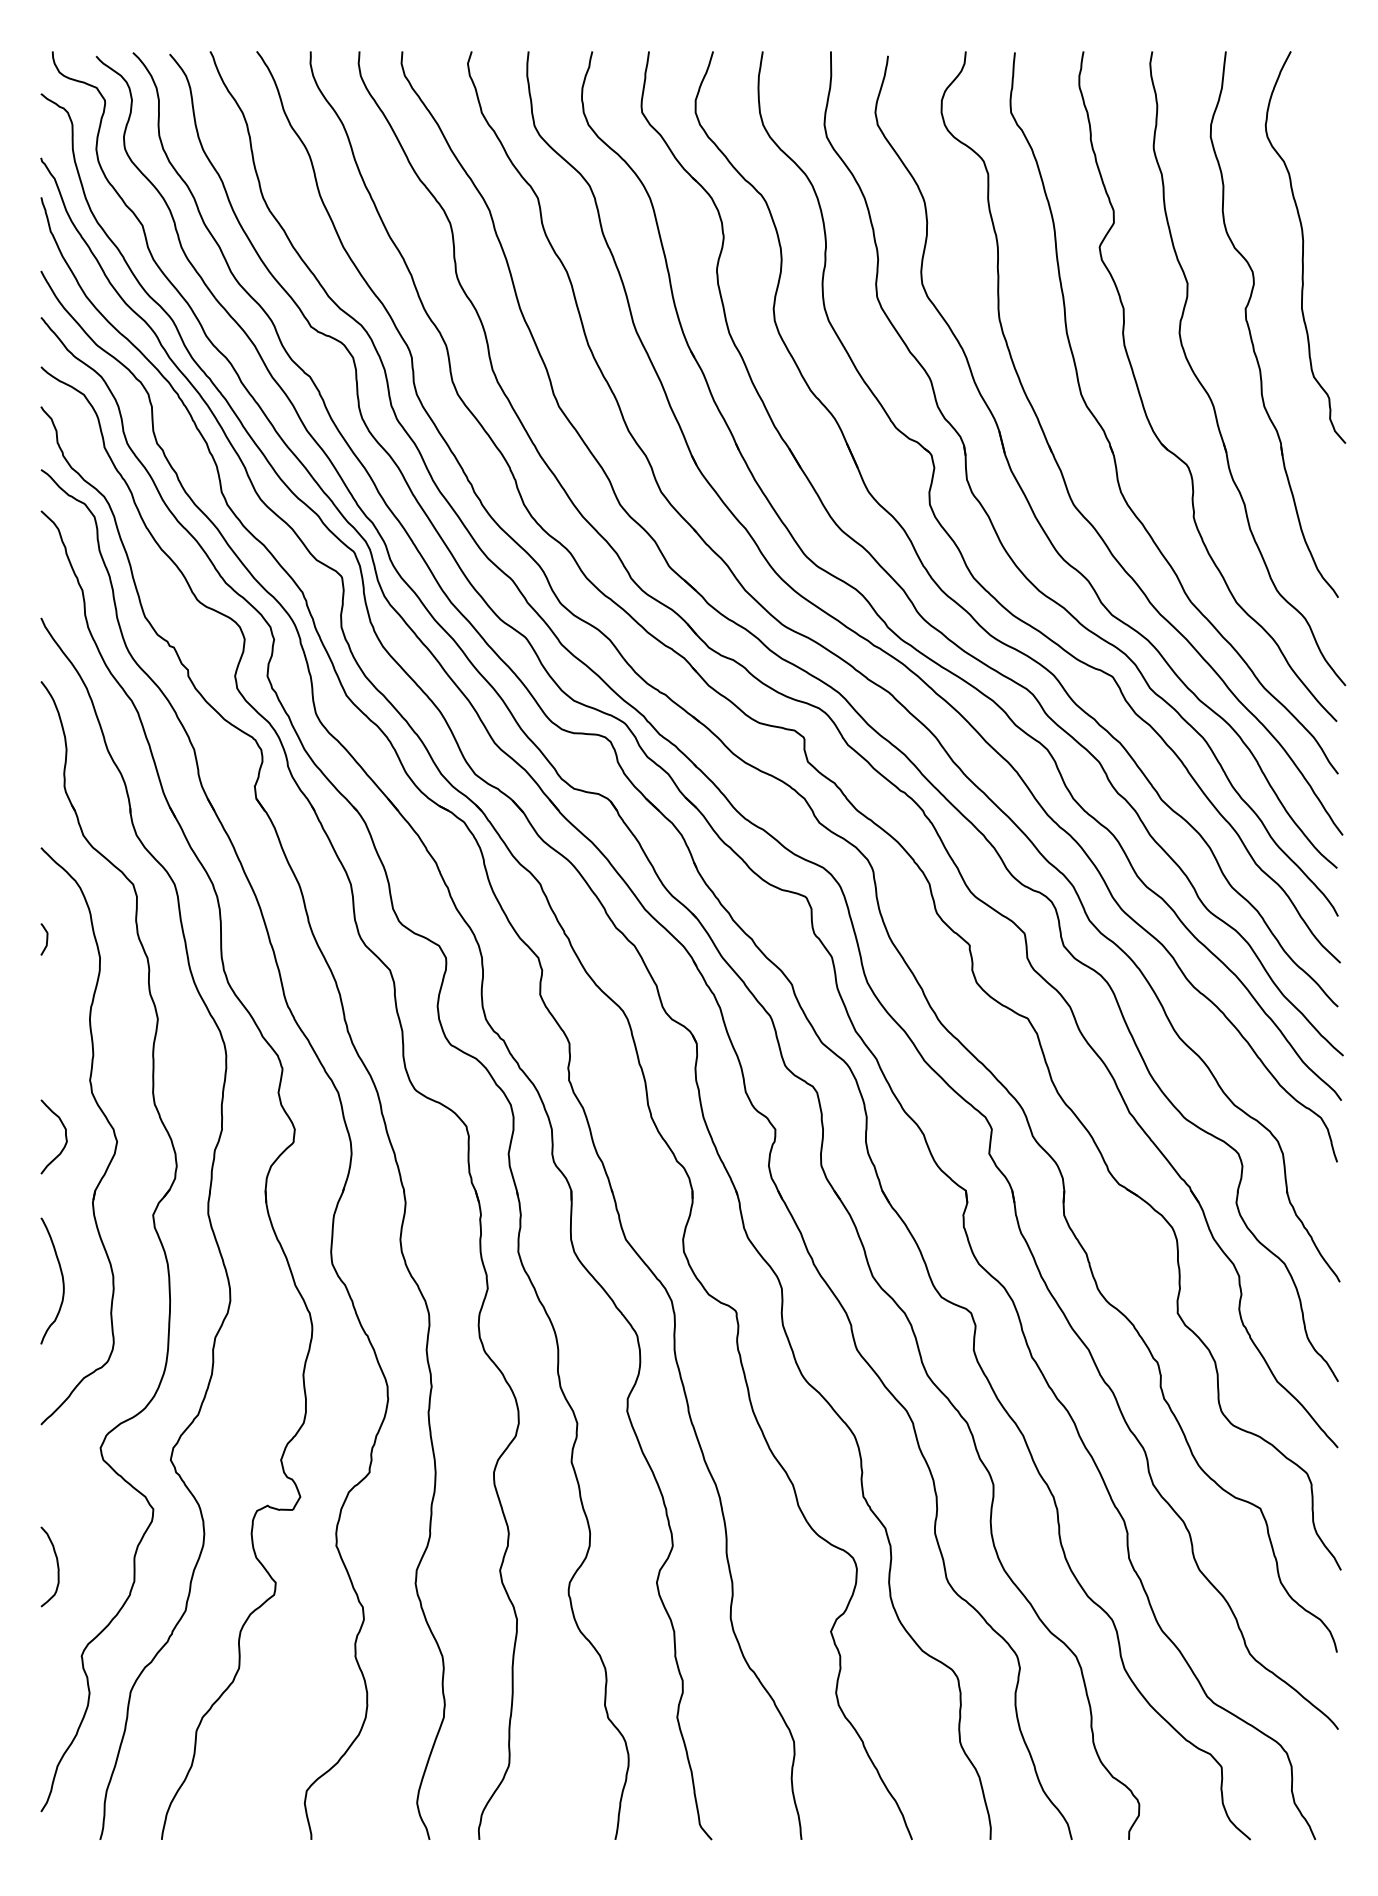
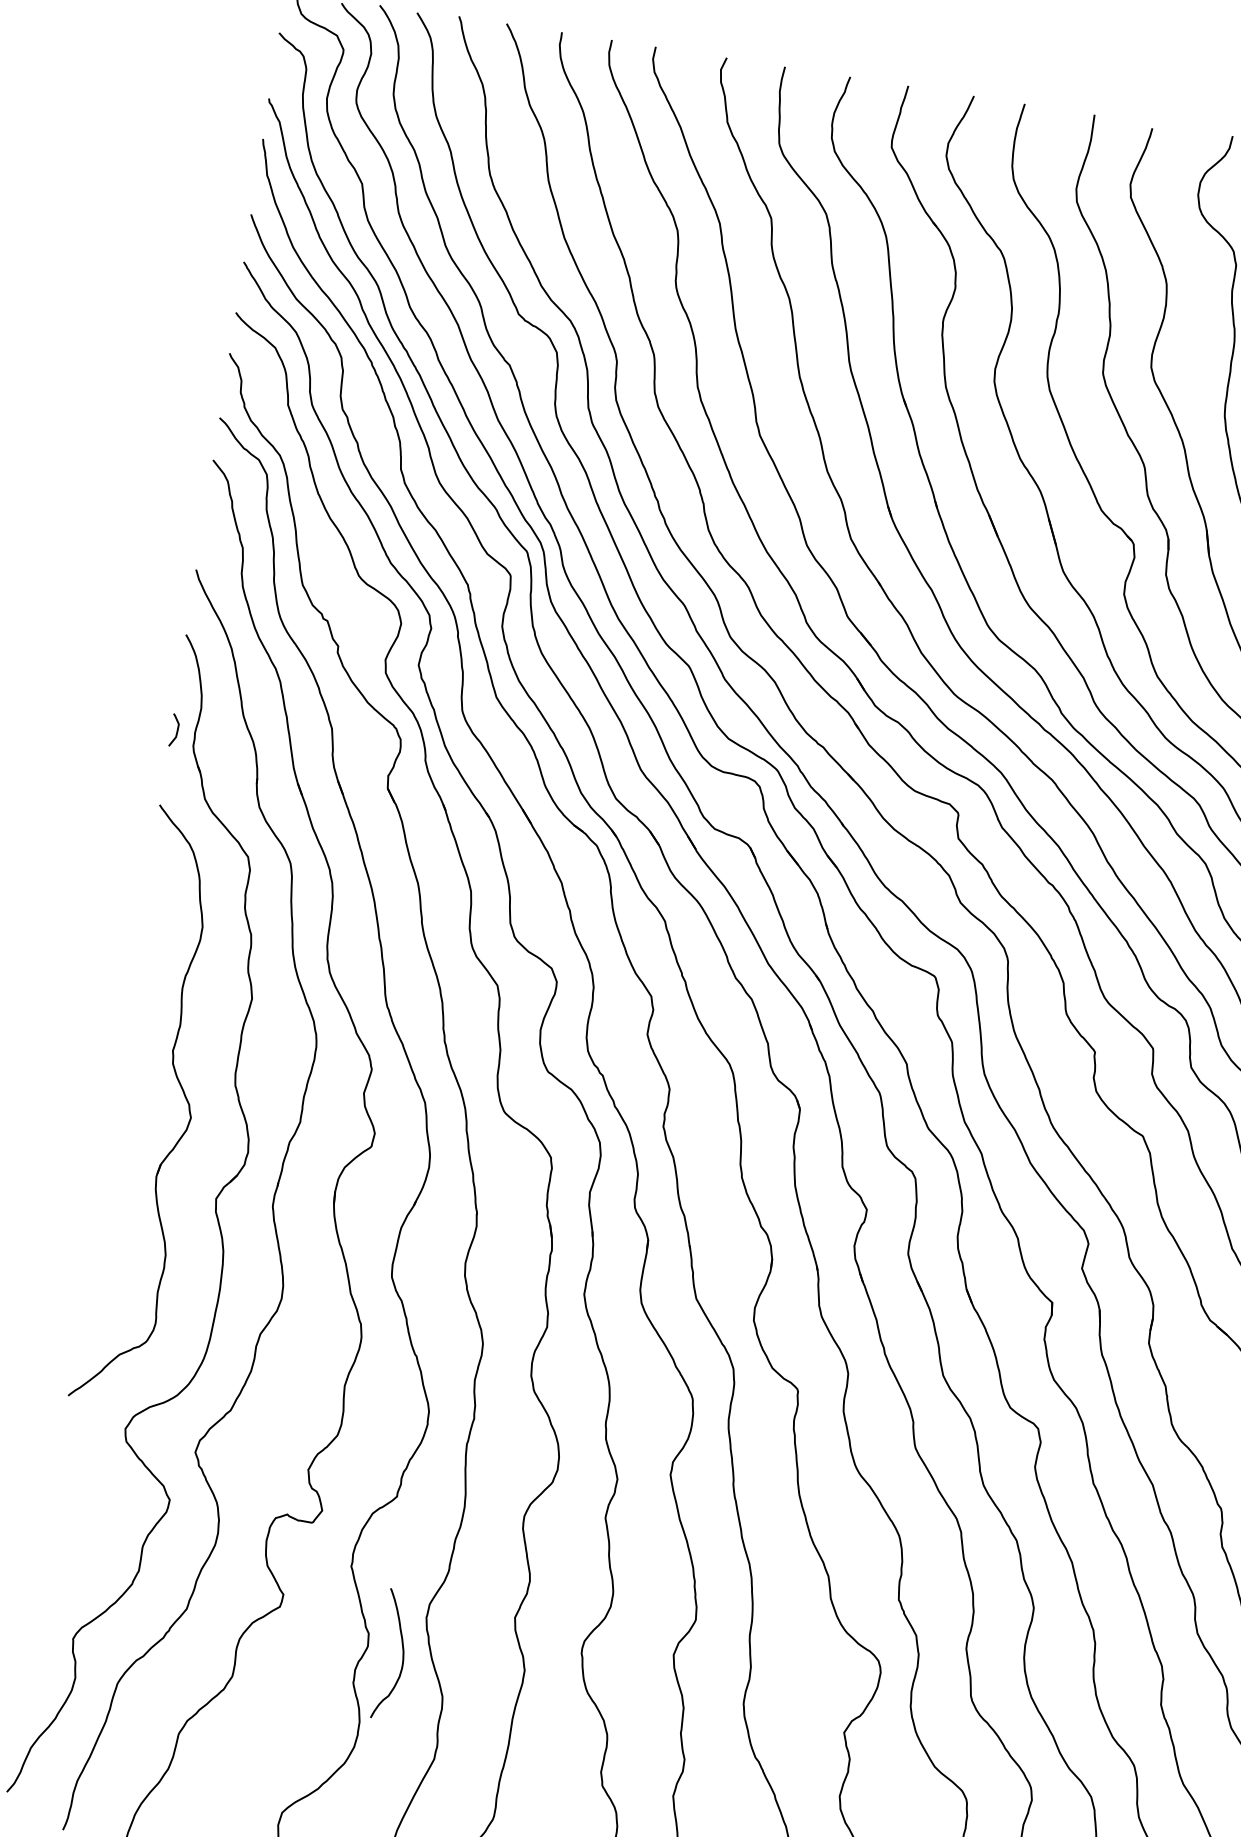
curve: (46, 939) -> (176, 730), moved
curve: (65, 1136) -> (138, 1104), removed
curve: (61, 1276) -> (402, 1651), moved
curve: (56, 1563) -> (61, 1540), removed

